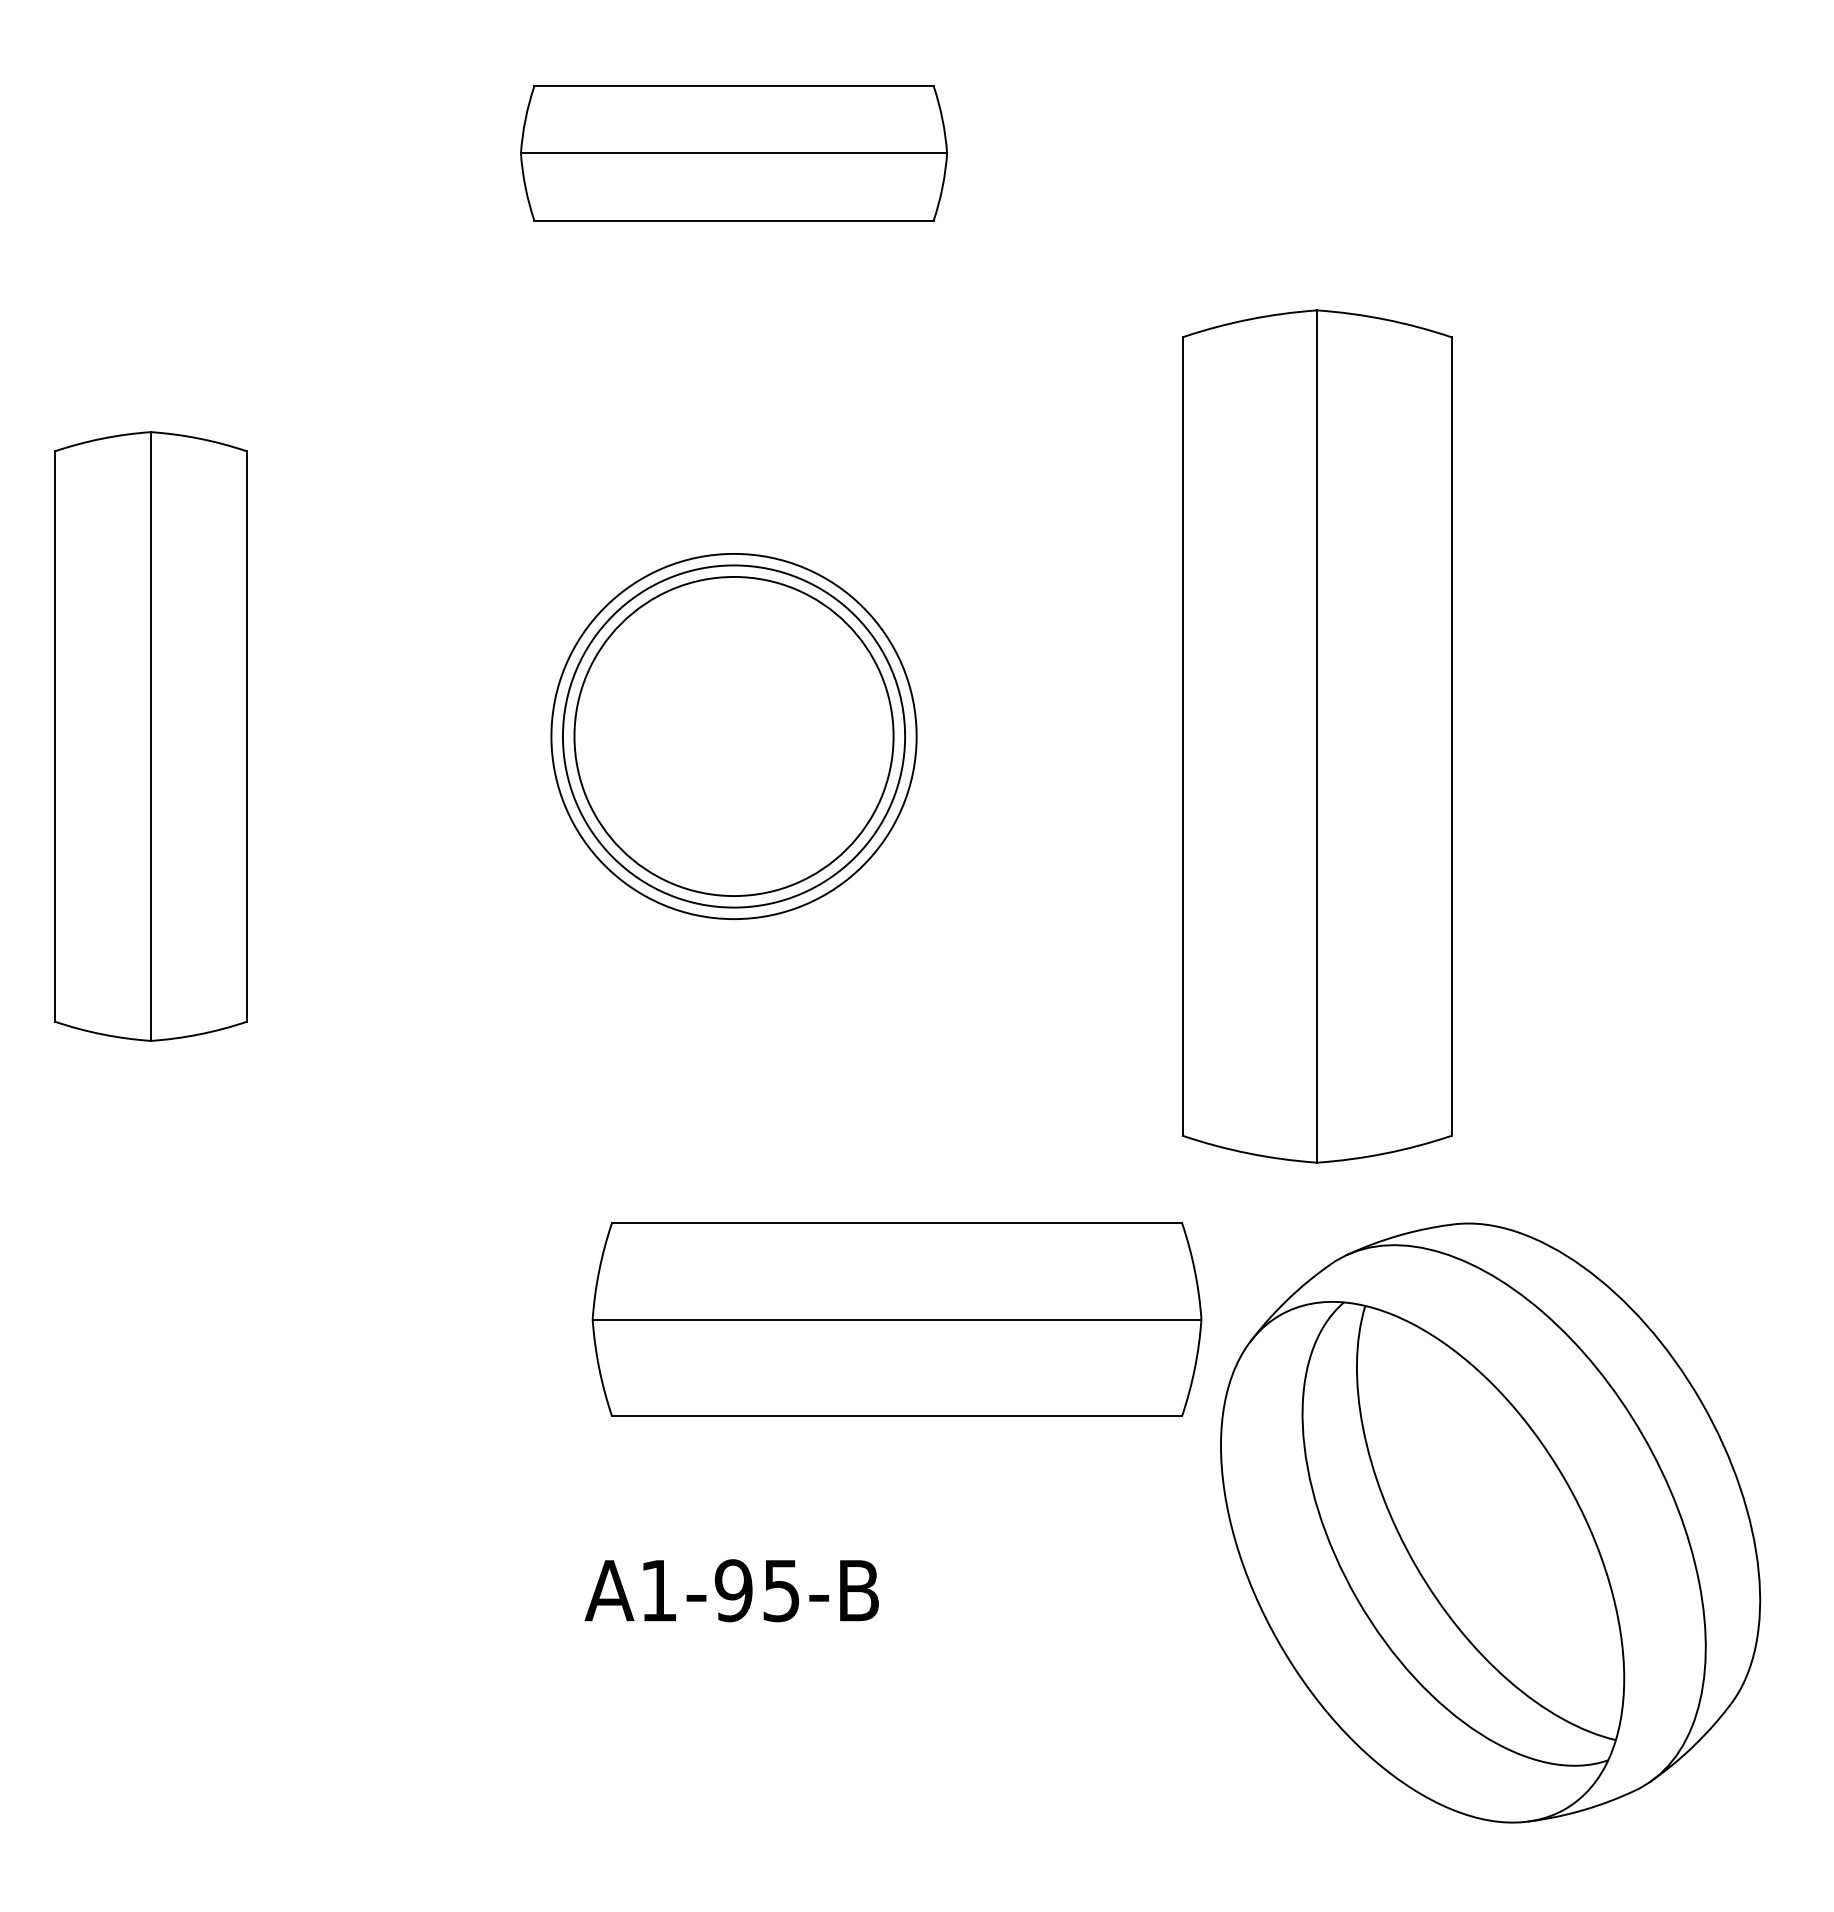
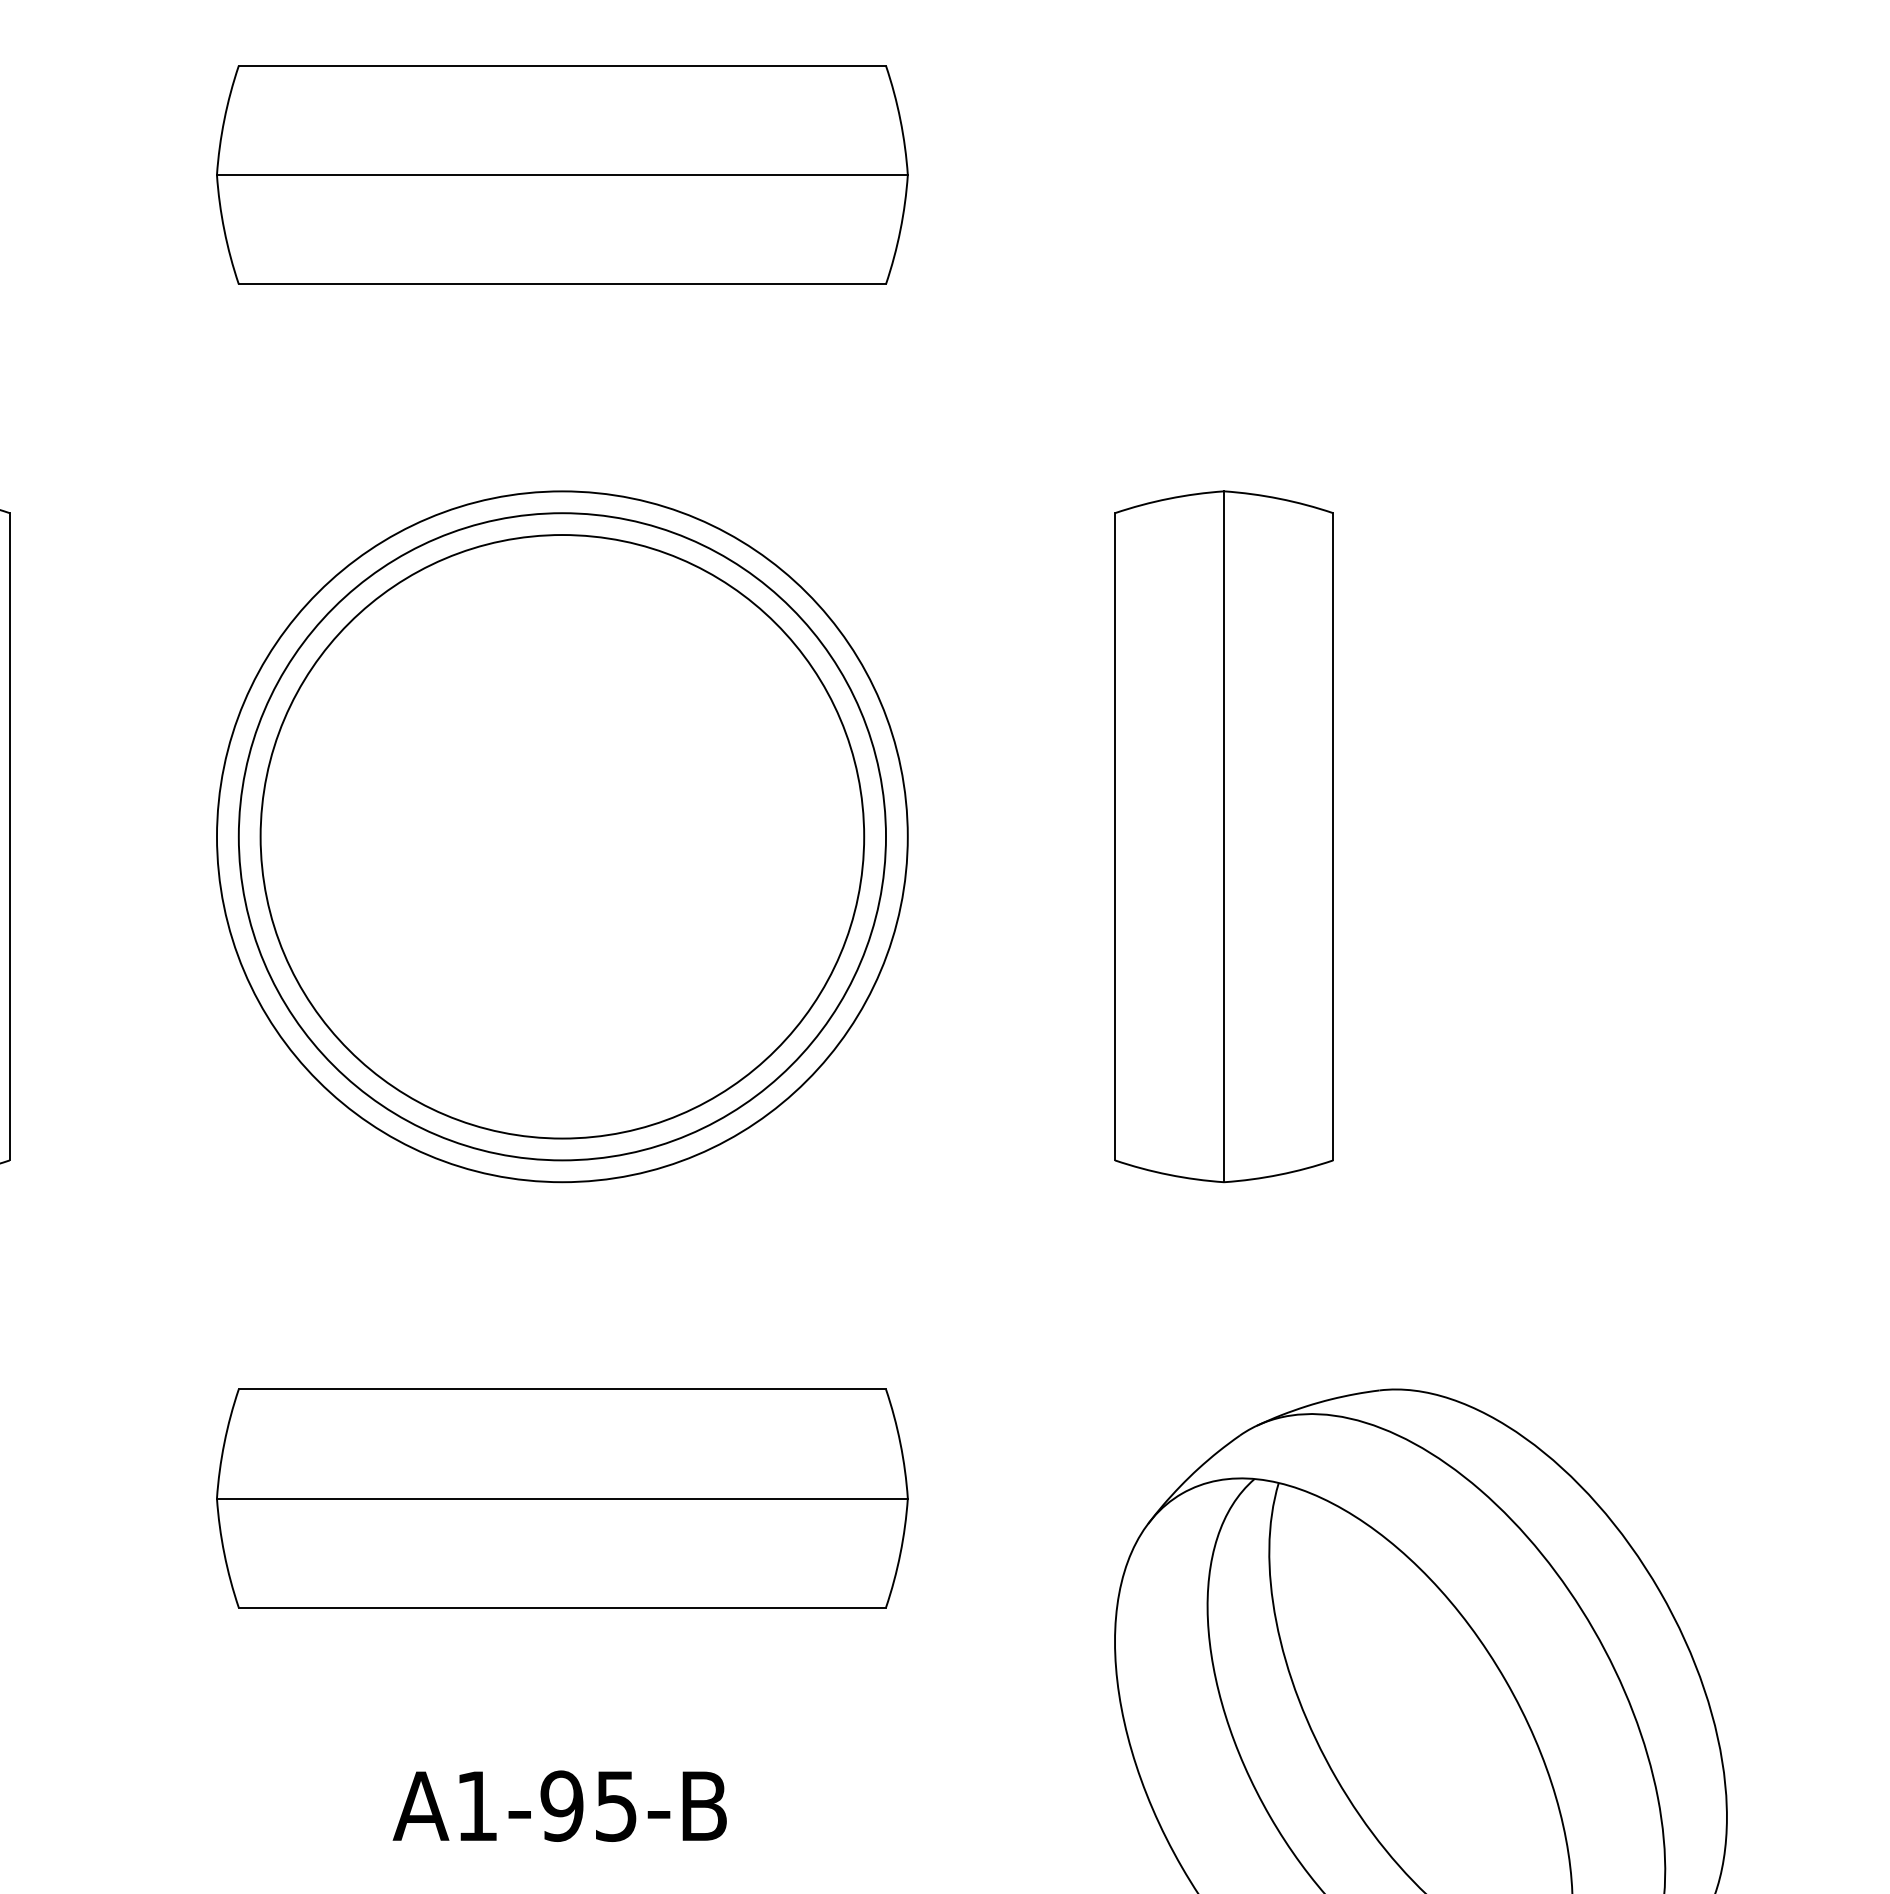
part: (733, 153) -> (561, 175), size x1.43
part: (733, 736) -> (561, 836), size x1.67
part: (1316, 736) -> (1223, 836), size x0.71
part: (896, 1319) -> (561, 1498), moved

